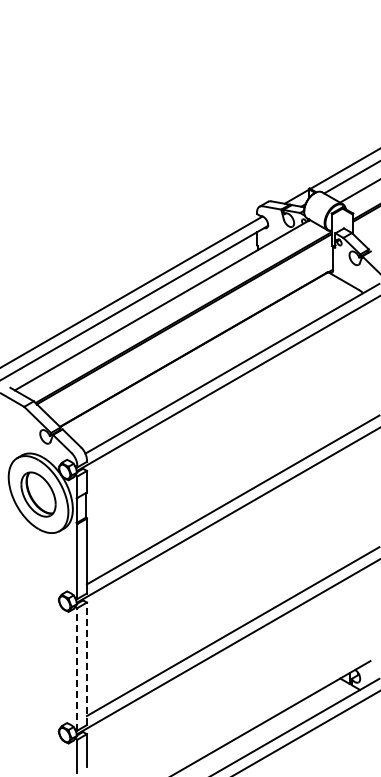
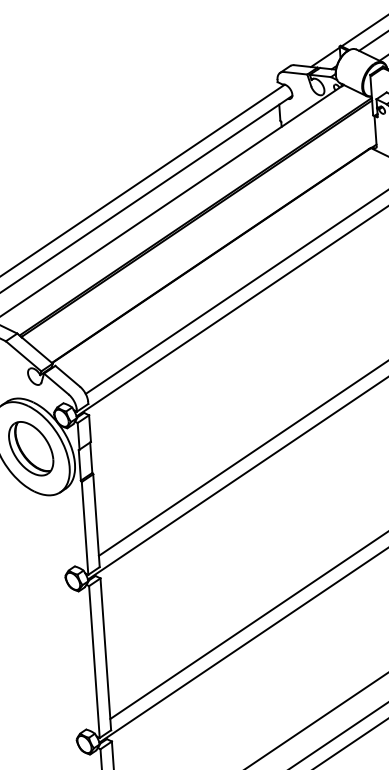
line: (86, 663) -> (105, 653), dashed -> solid
line: (77, 668) -> (94, 660), dashed -> solid

